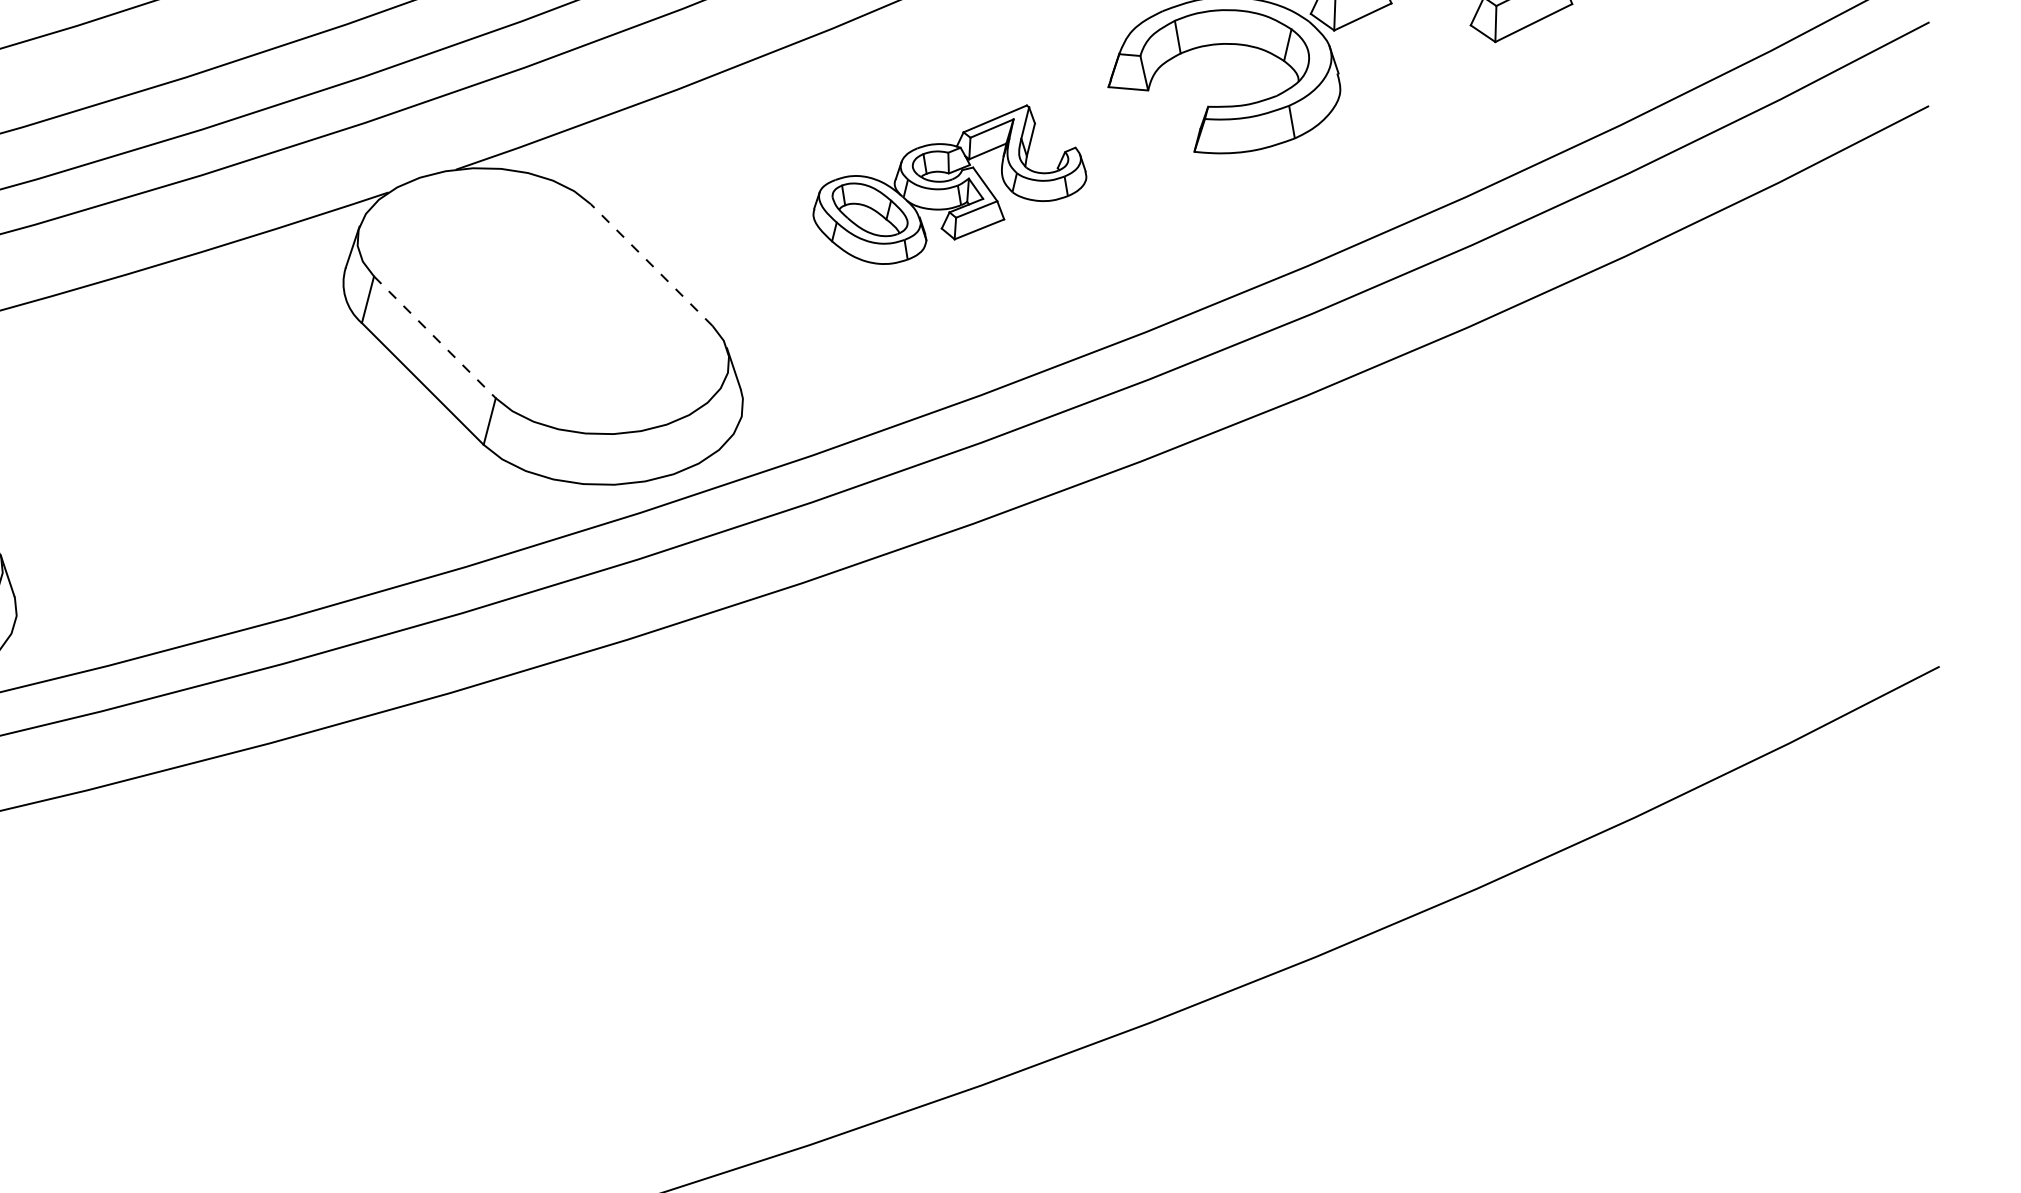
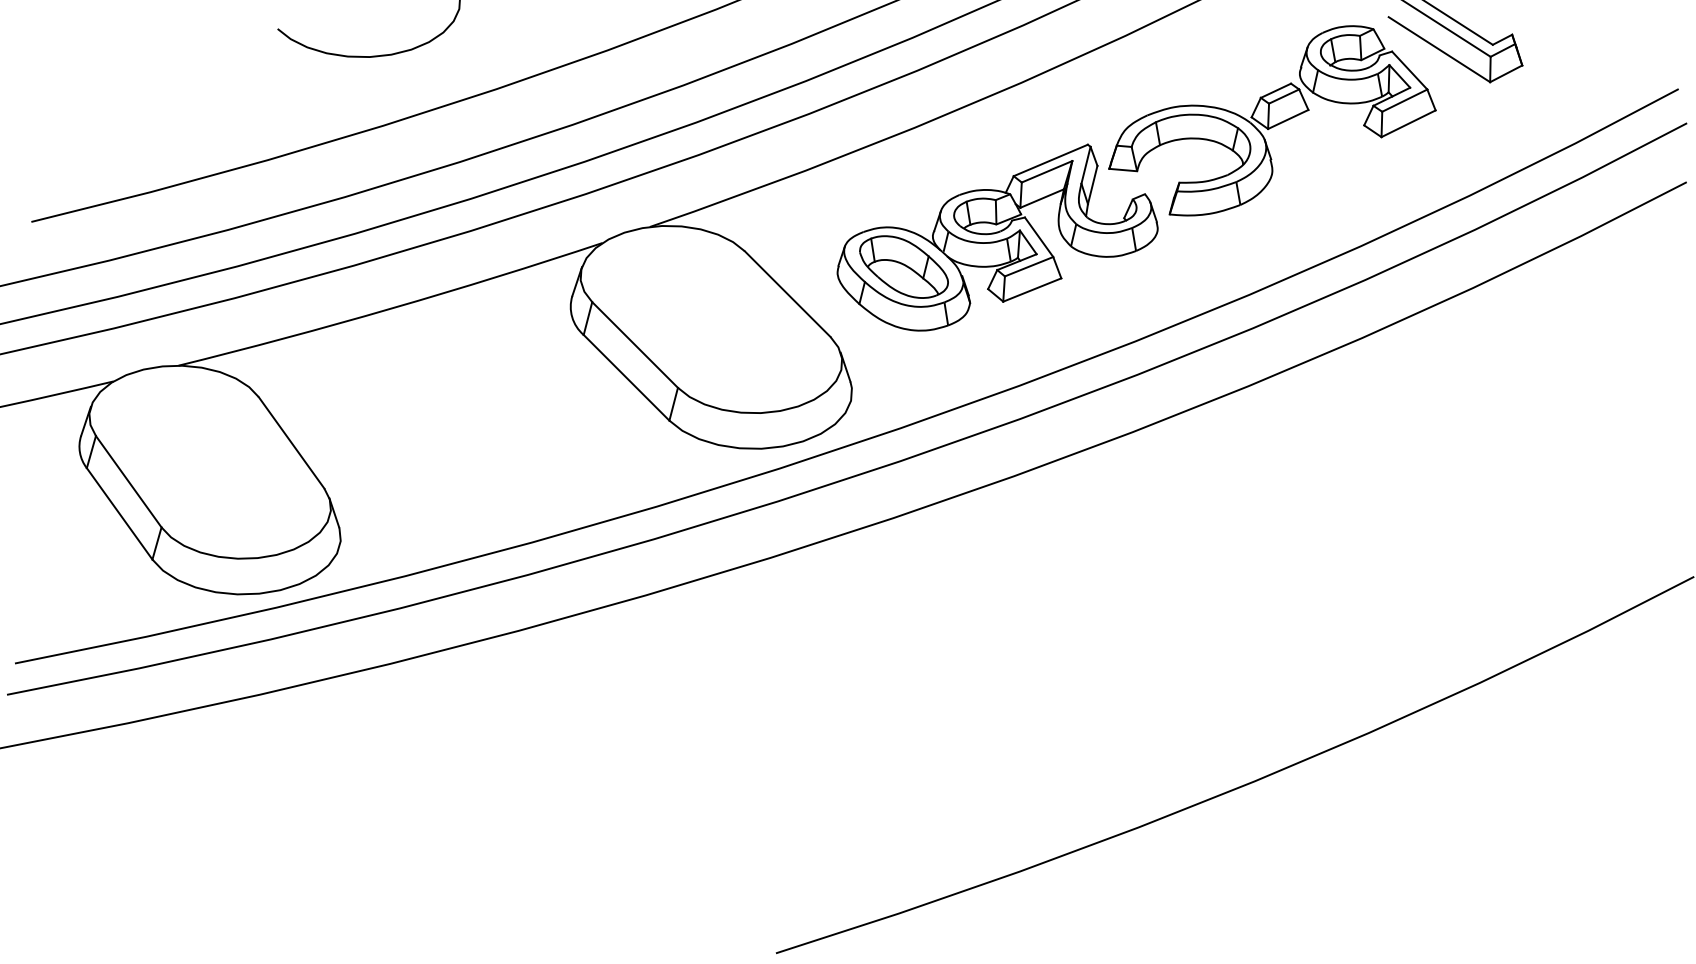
part: (949, 184) -> (997, 237), size x1.67
line: (651, 265) -> (787, 294), dashed -> solid
line: (435, 336) -> (635, 344), dashed -> solid

